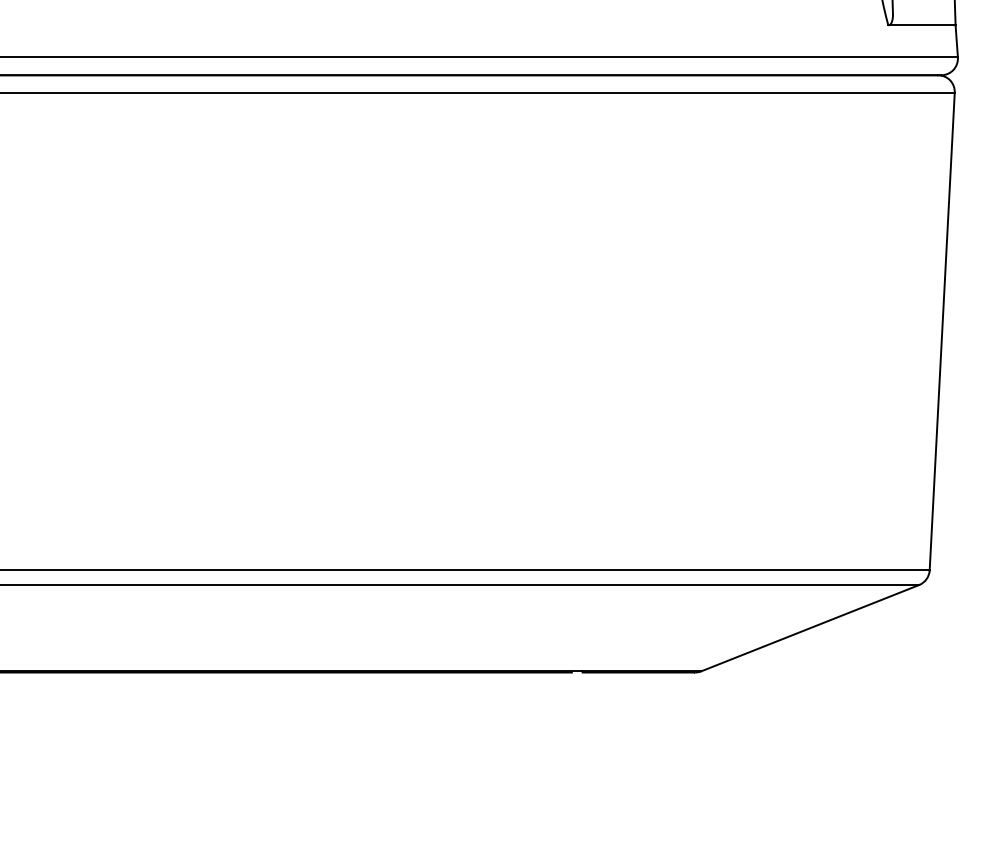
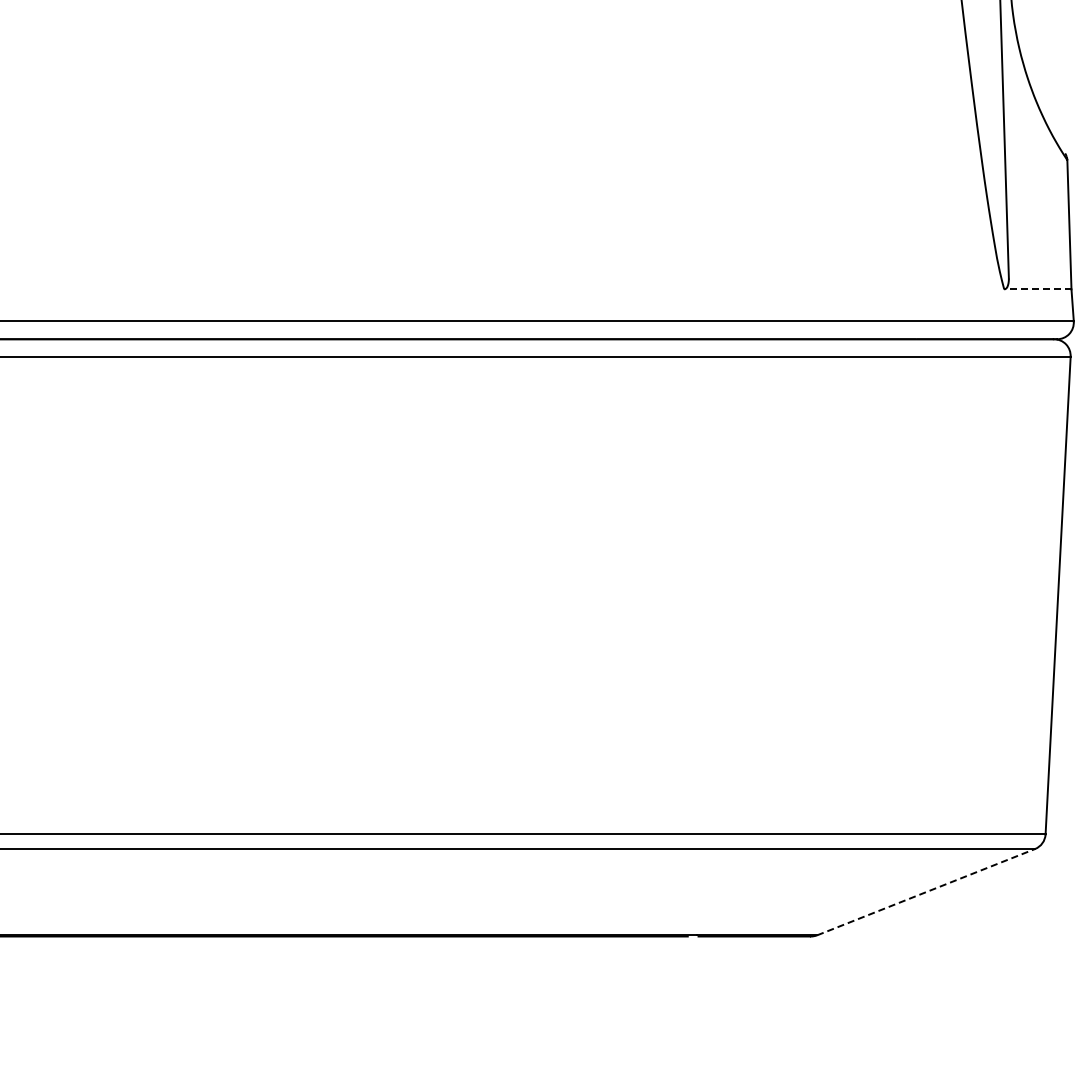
line: (921, 25) -> (1037, 289), solid -> dashed
line: (810, 628) -> (926, 892), solid -> dashed

